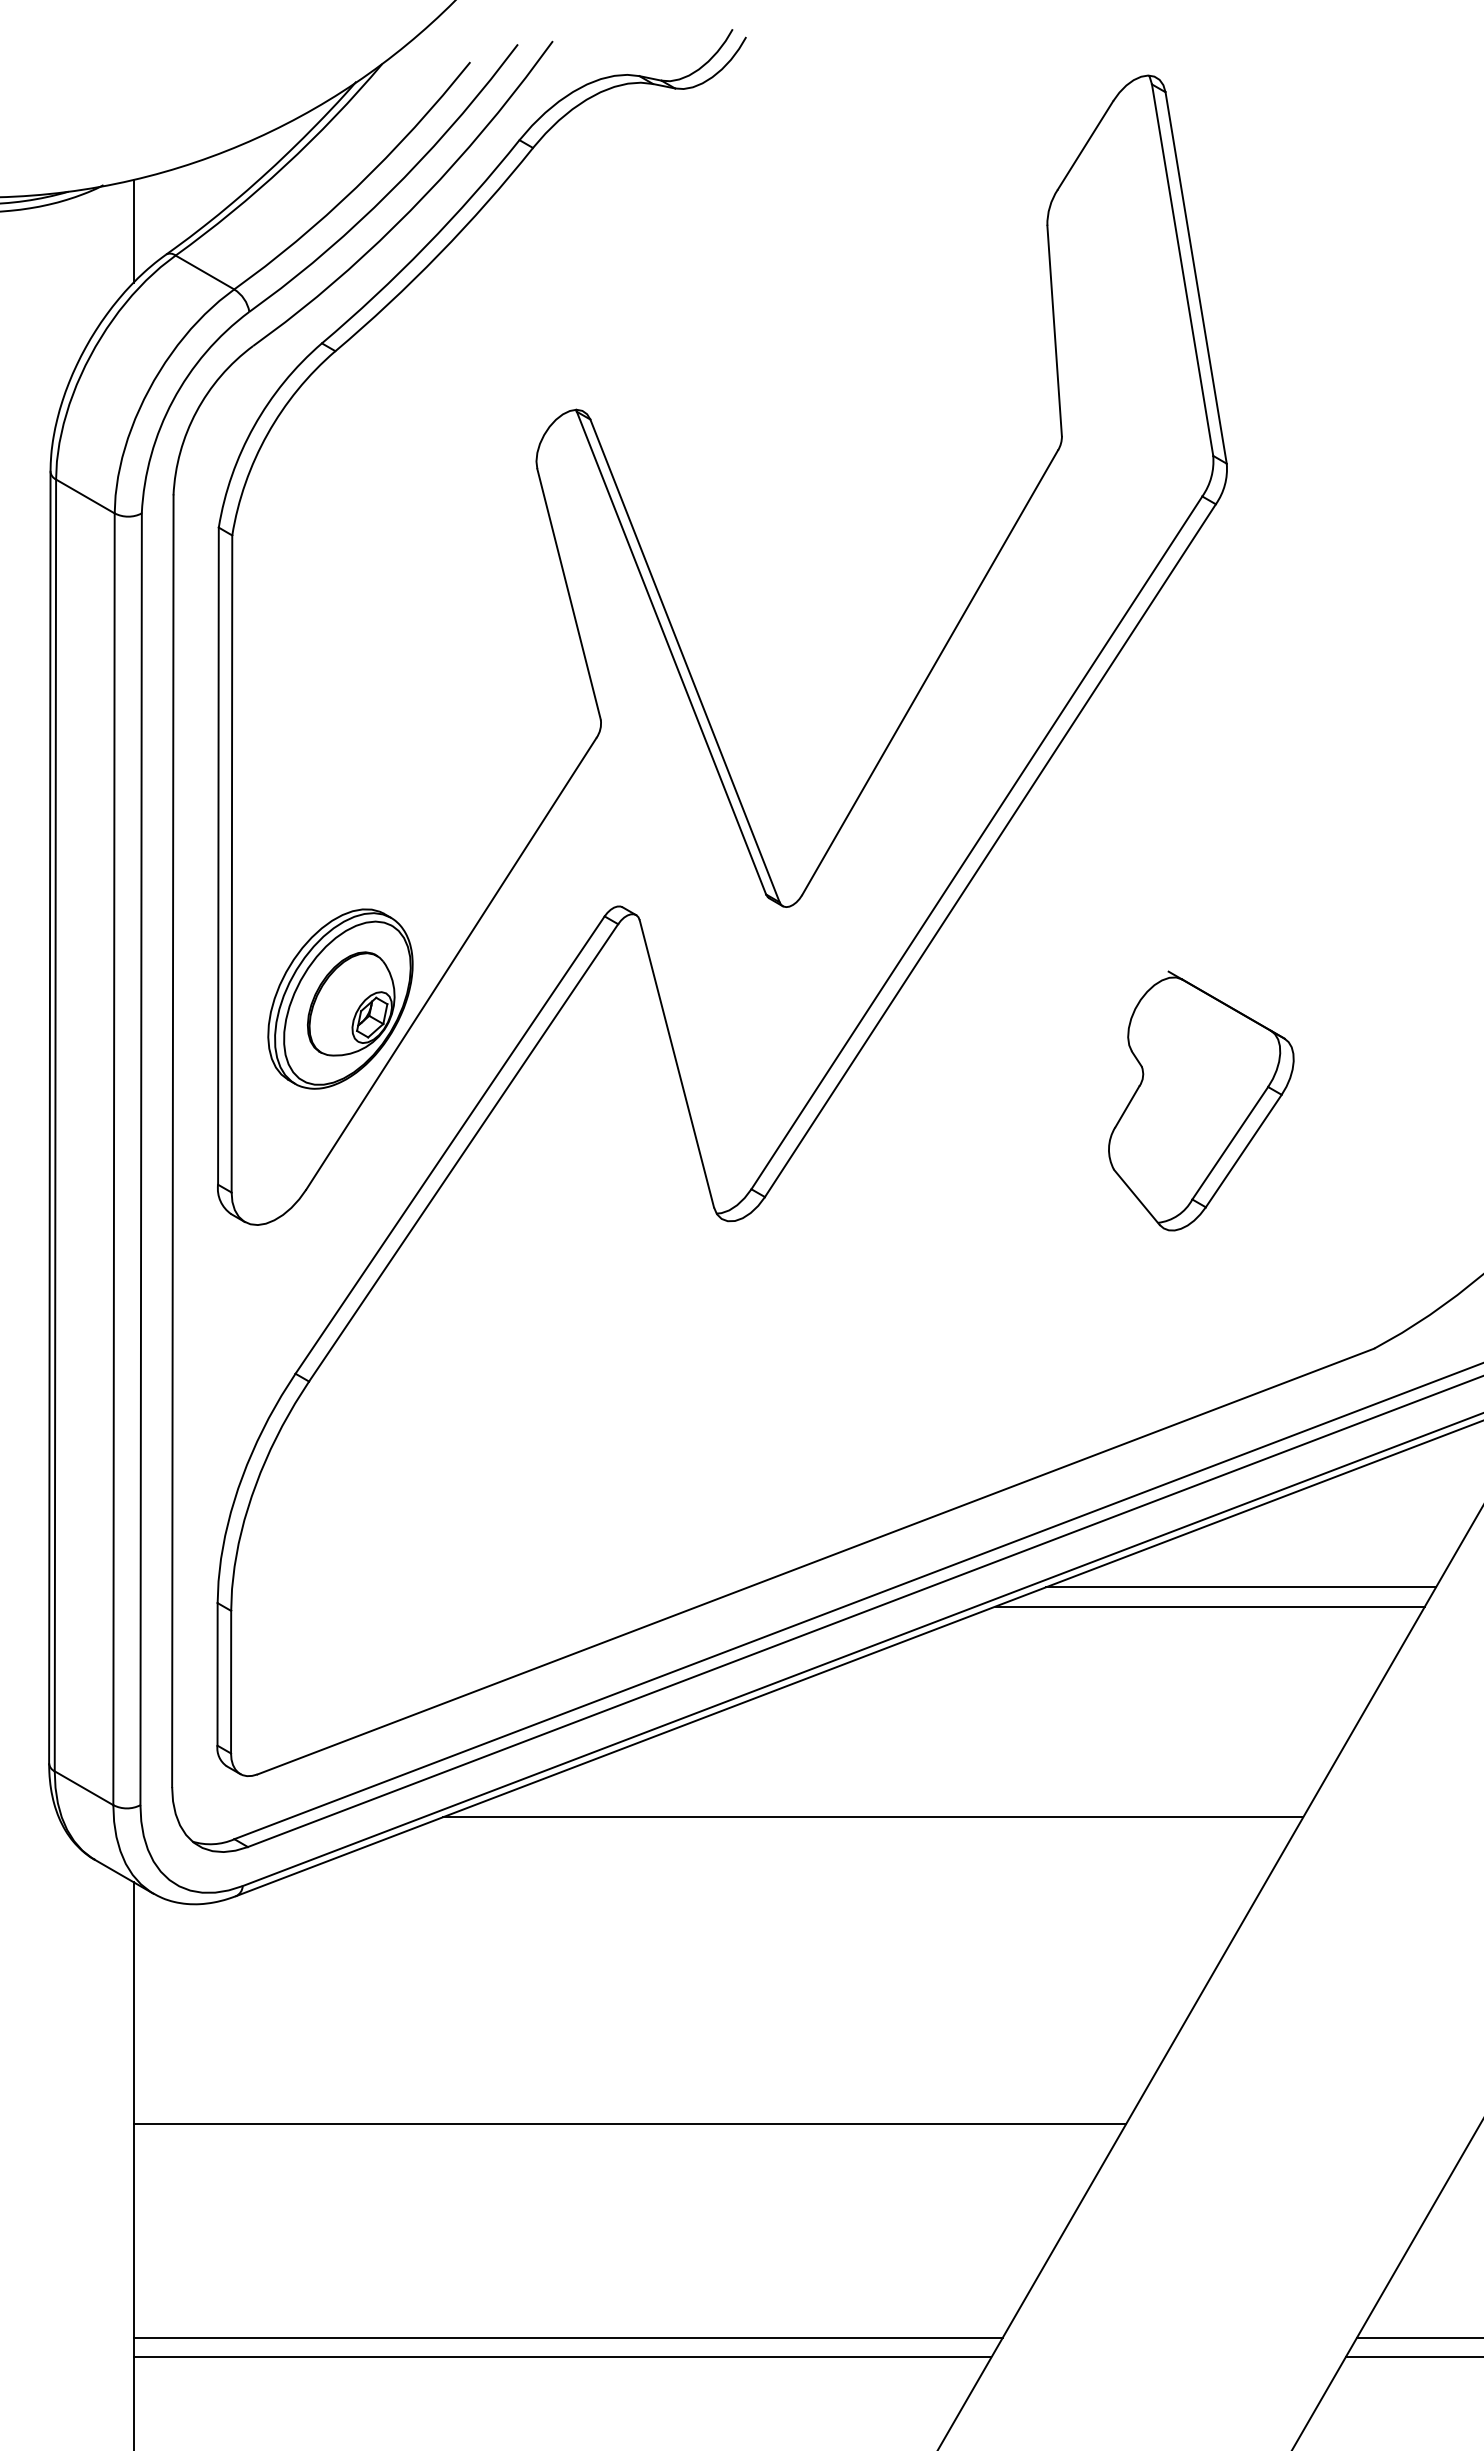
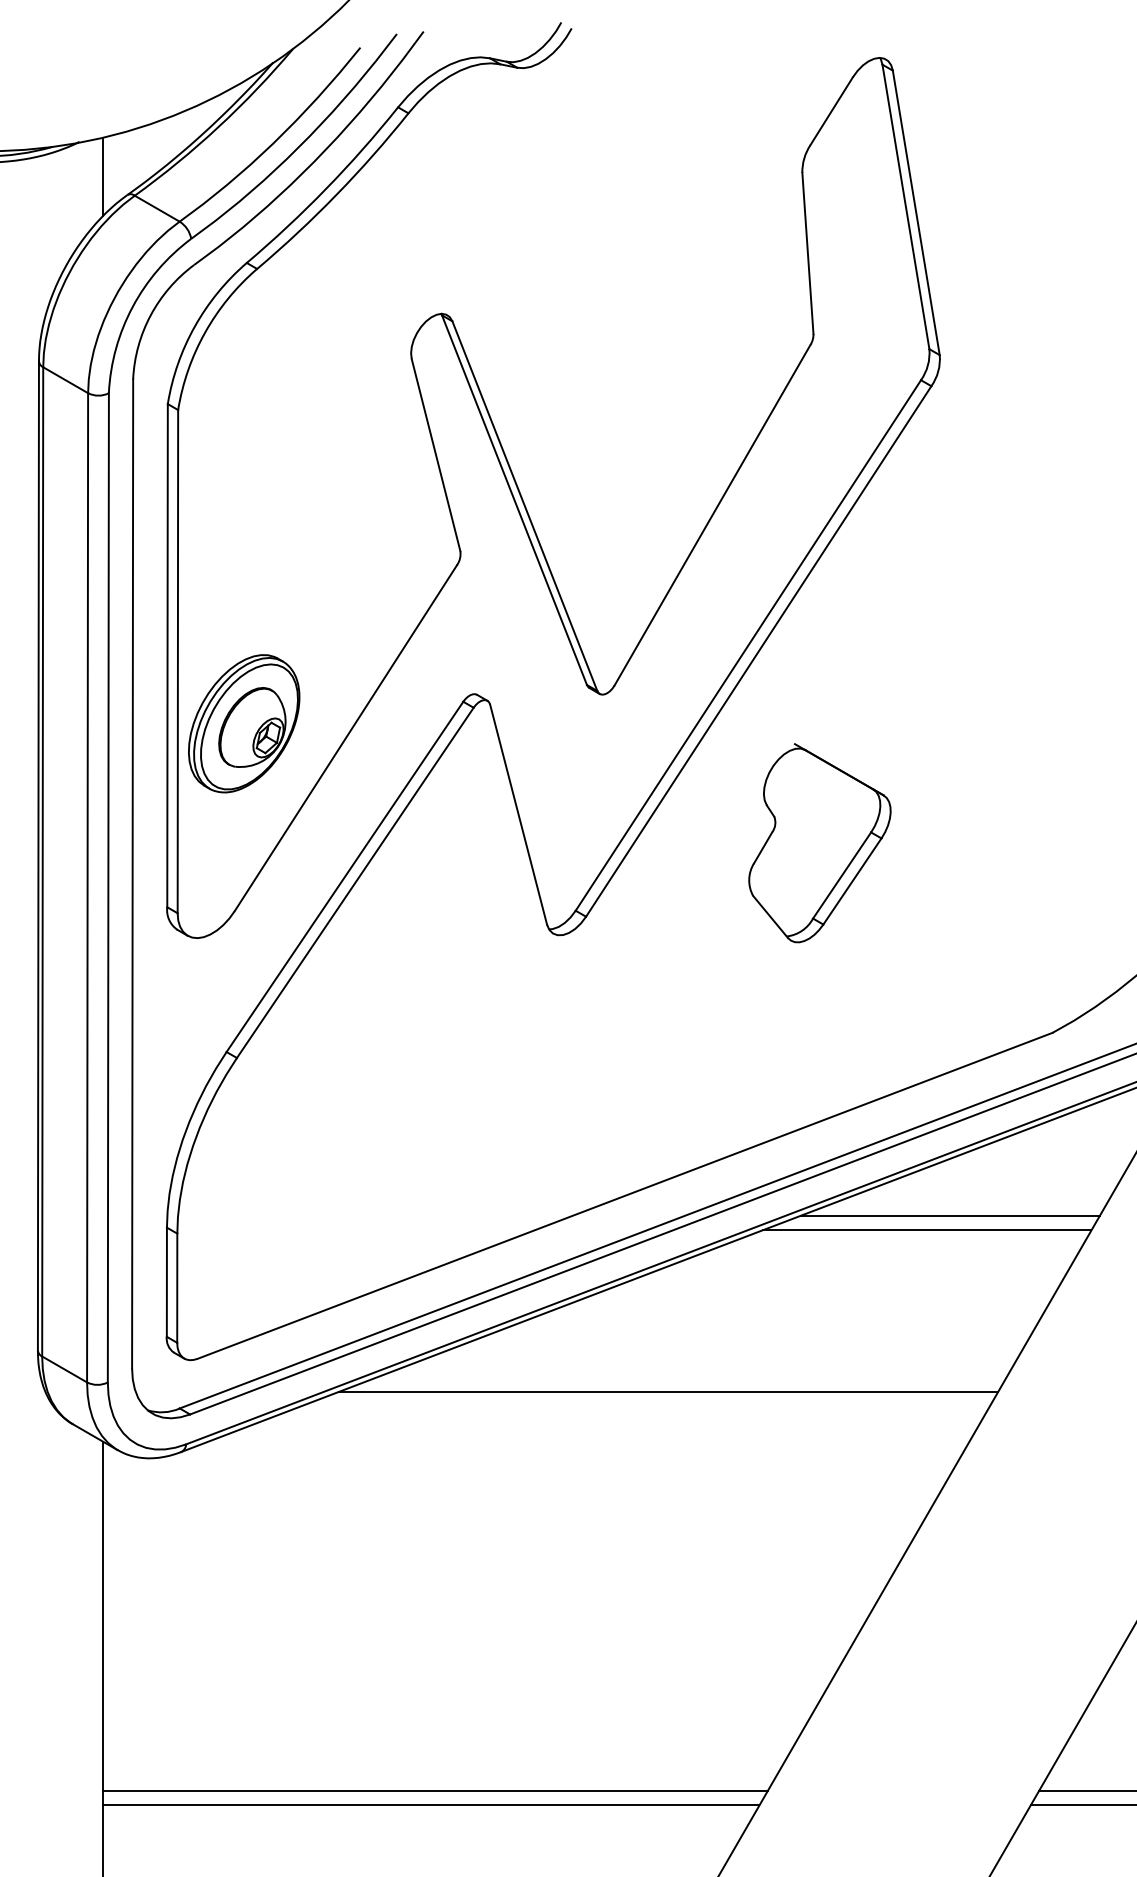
part: (340, 998) -> (244, 723), moved
part: (1201, 1100) -> (820, 842), moved
line: (629, 2124) -> (482, 1626), removed

